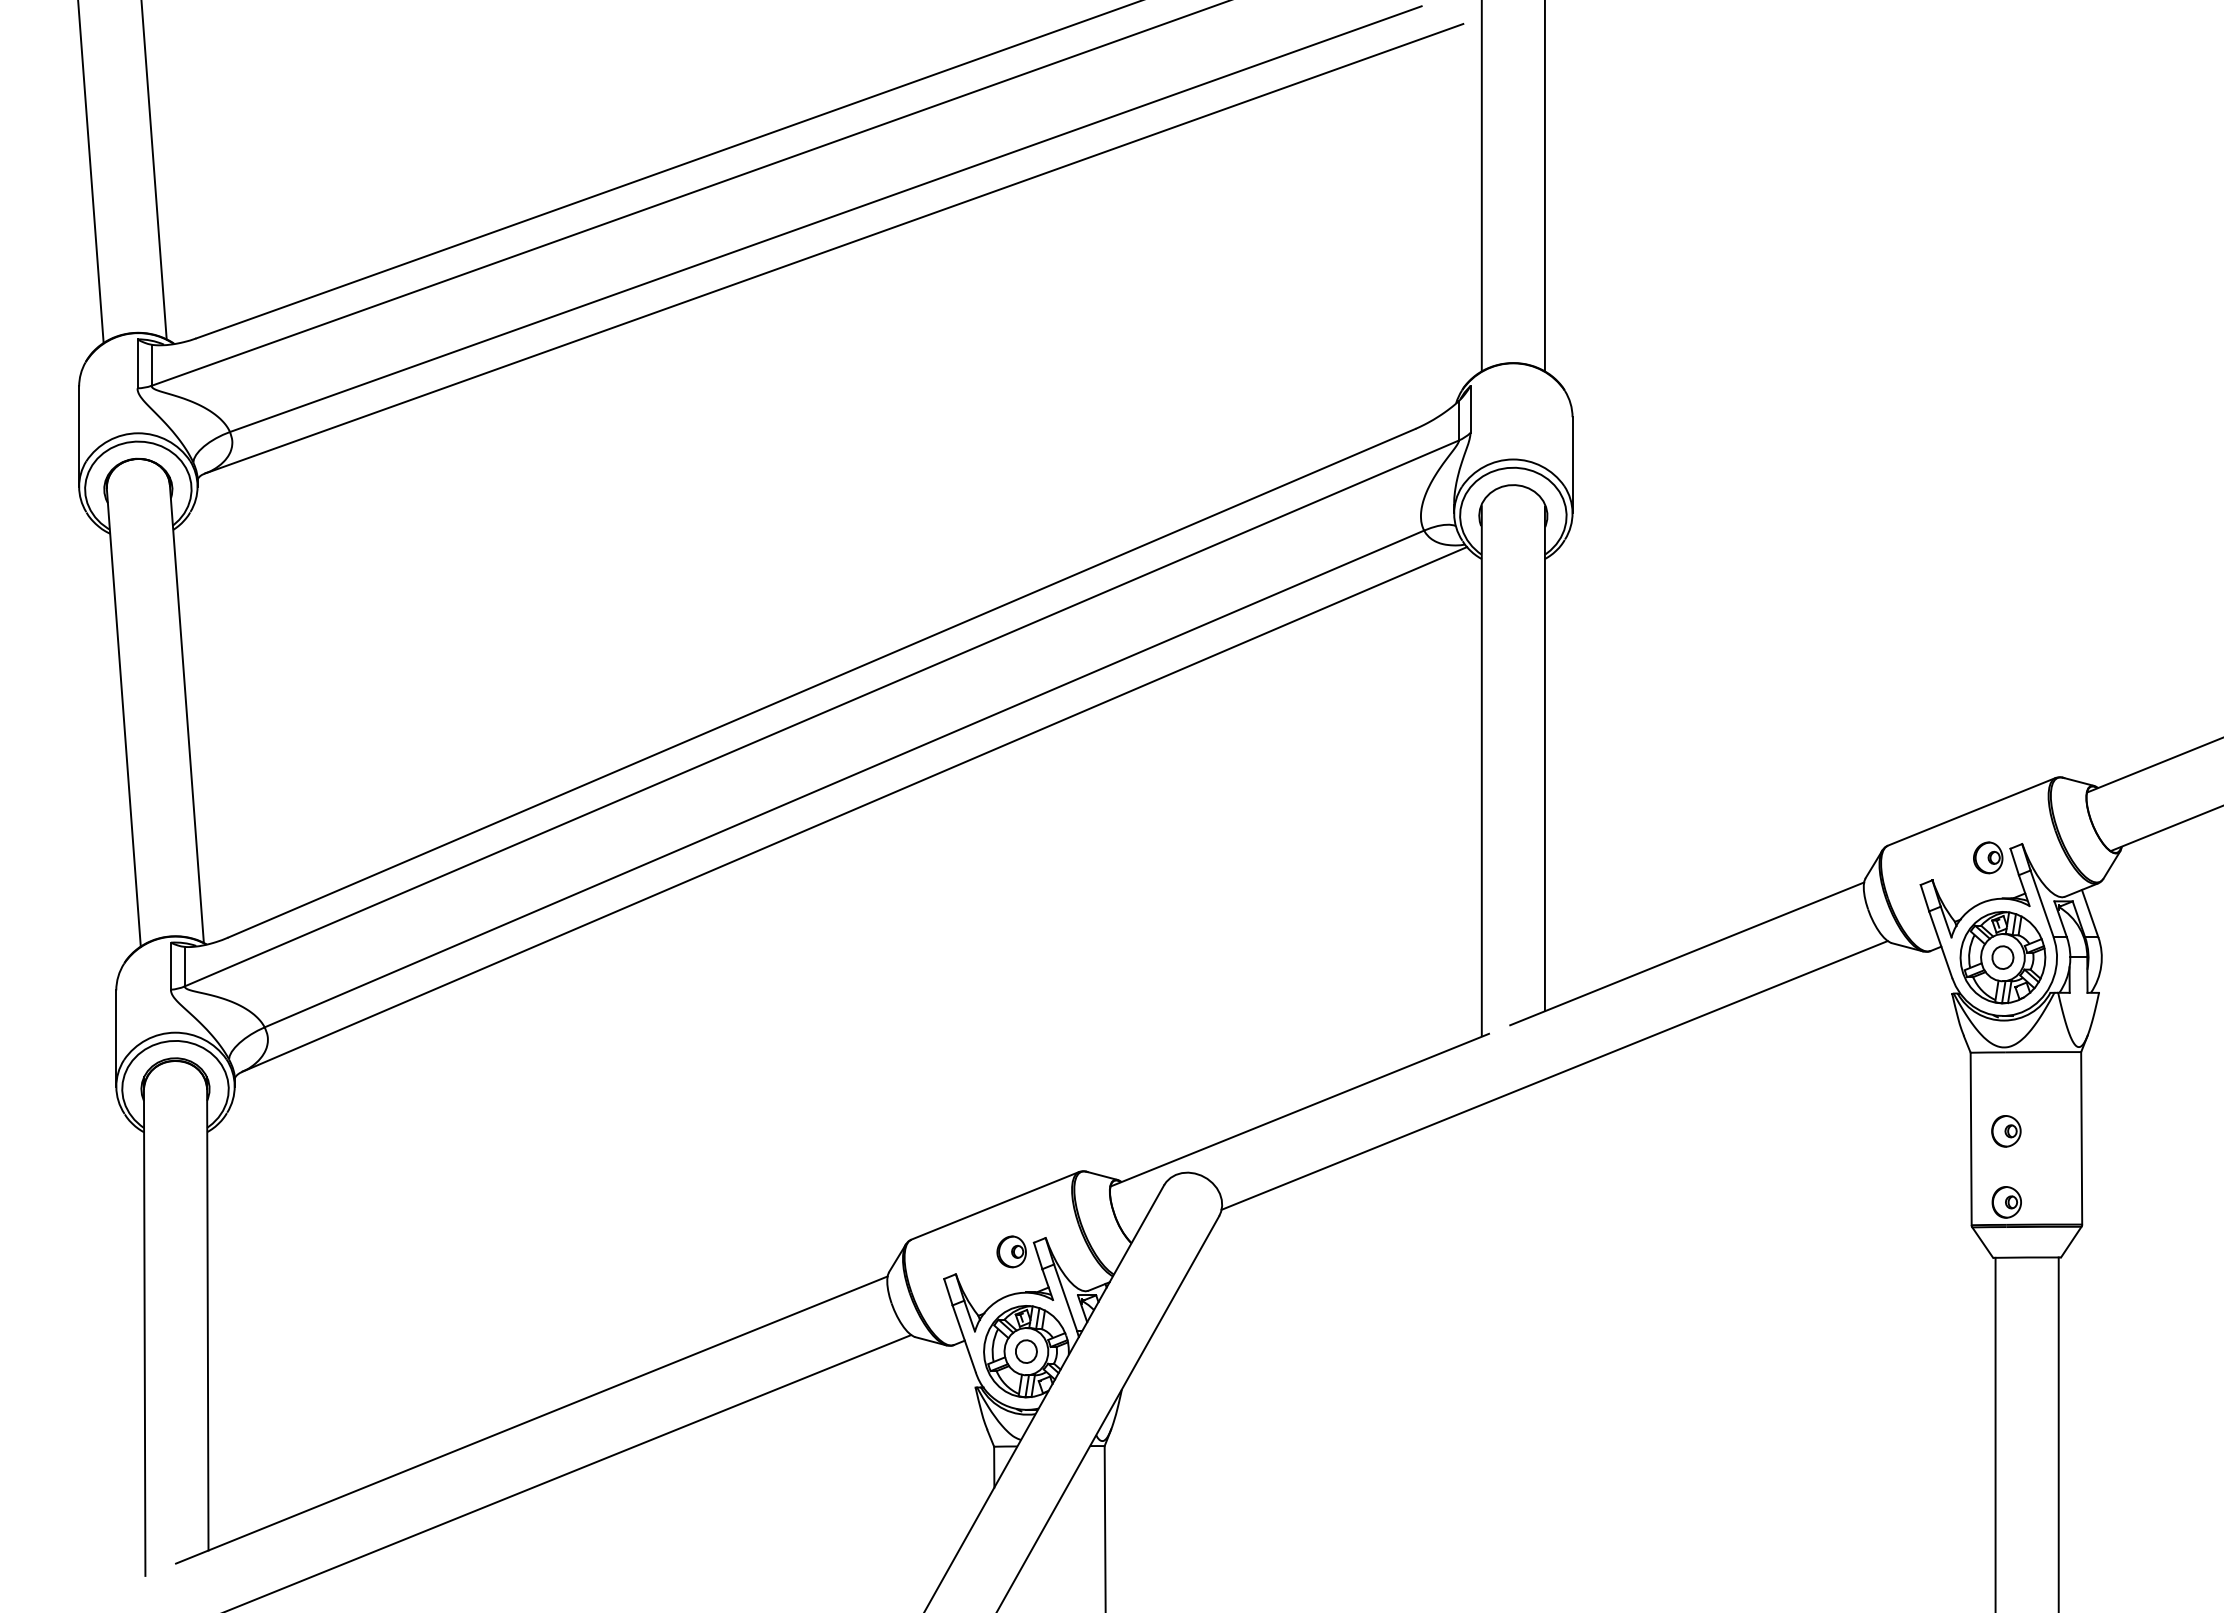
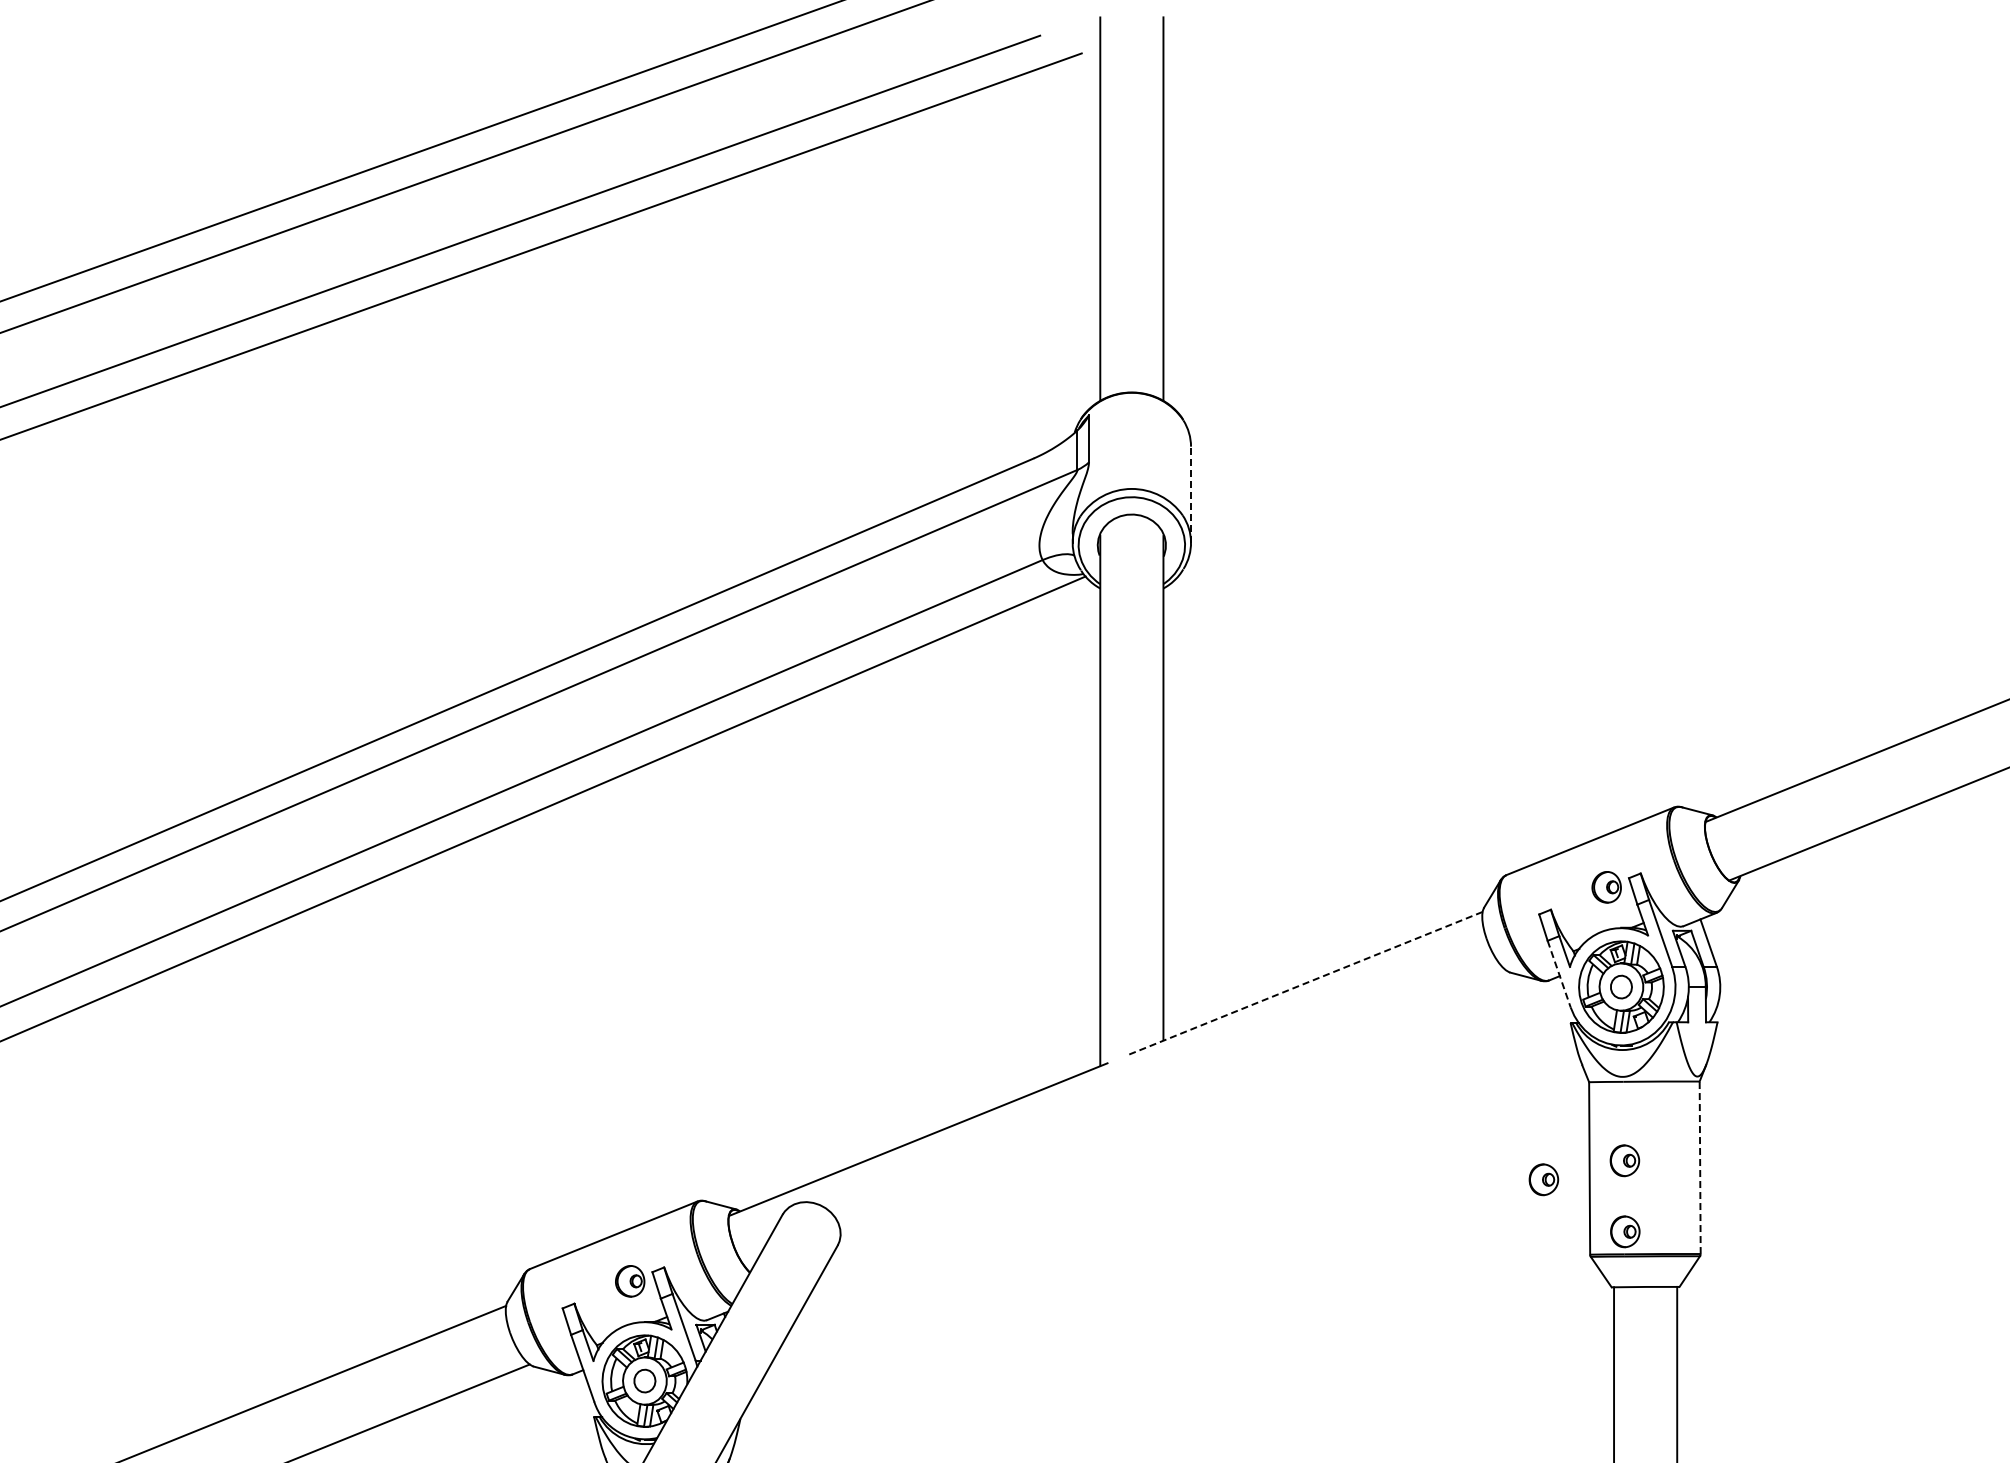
line: (1572, 464) -> (1190, 493), solid -> dashed
line: (1940, 945) -> (1558, 974), solid -> dashed
line: (1687, 953) -> (1305, 982), solid -> dashed
line: (1554, 1075) -> (1172, 1104), removed
line: (2081, 1137) -> (1699, 1166), solid -> dashed
part: (1925, 1150) -> (1543, 1179), added

